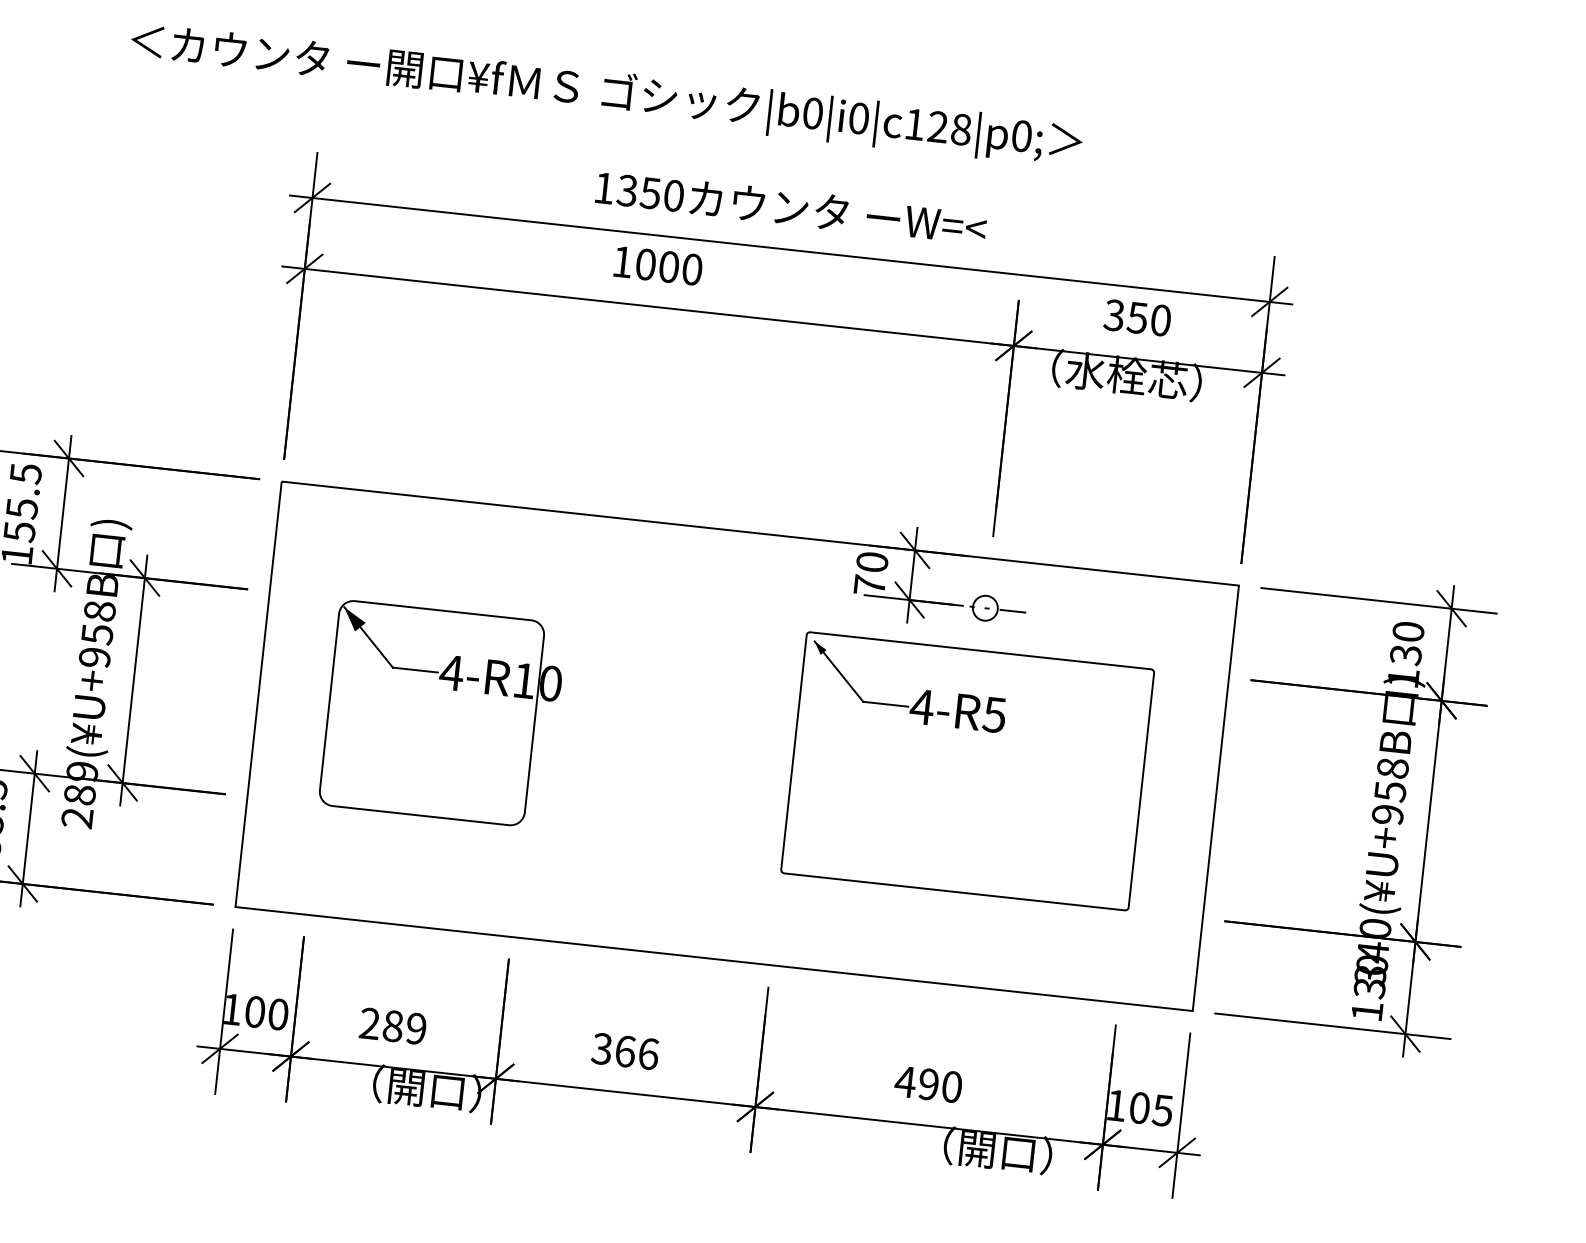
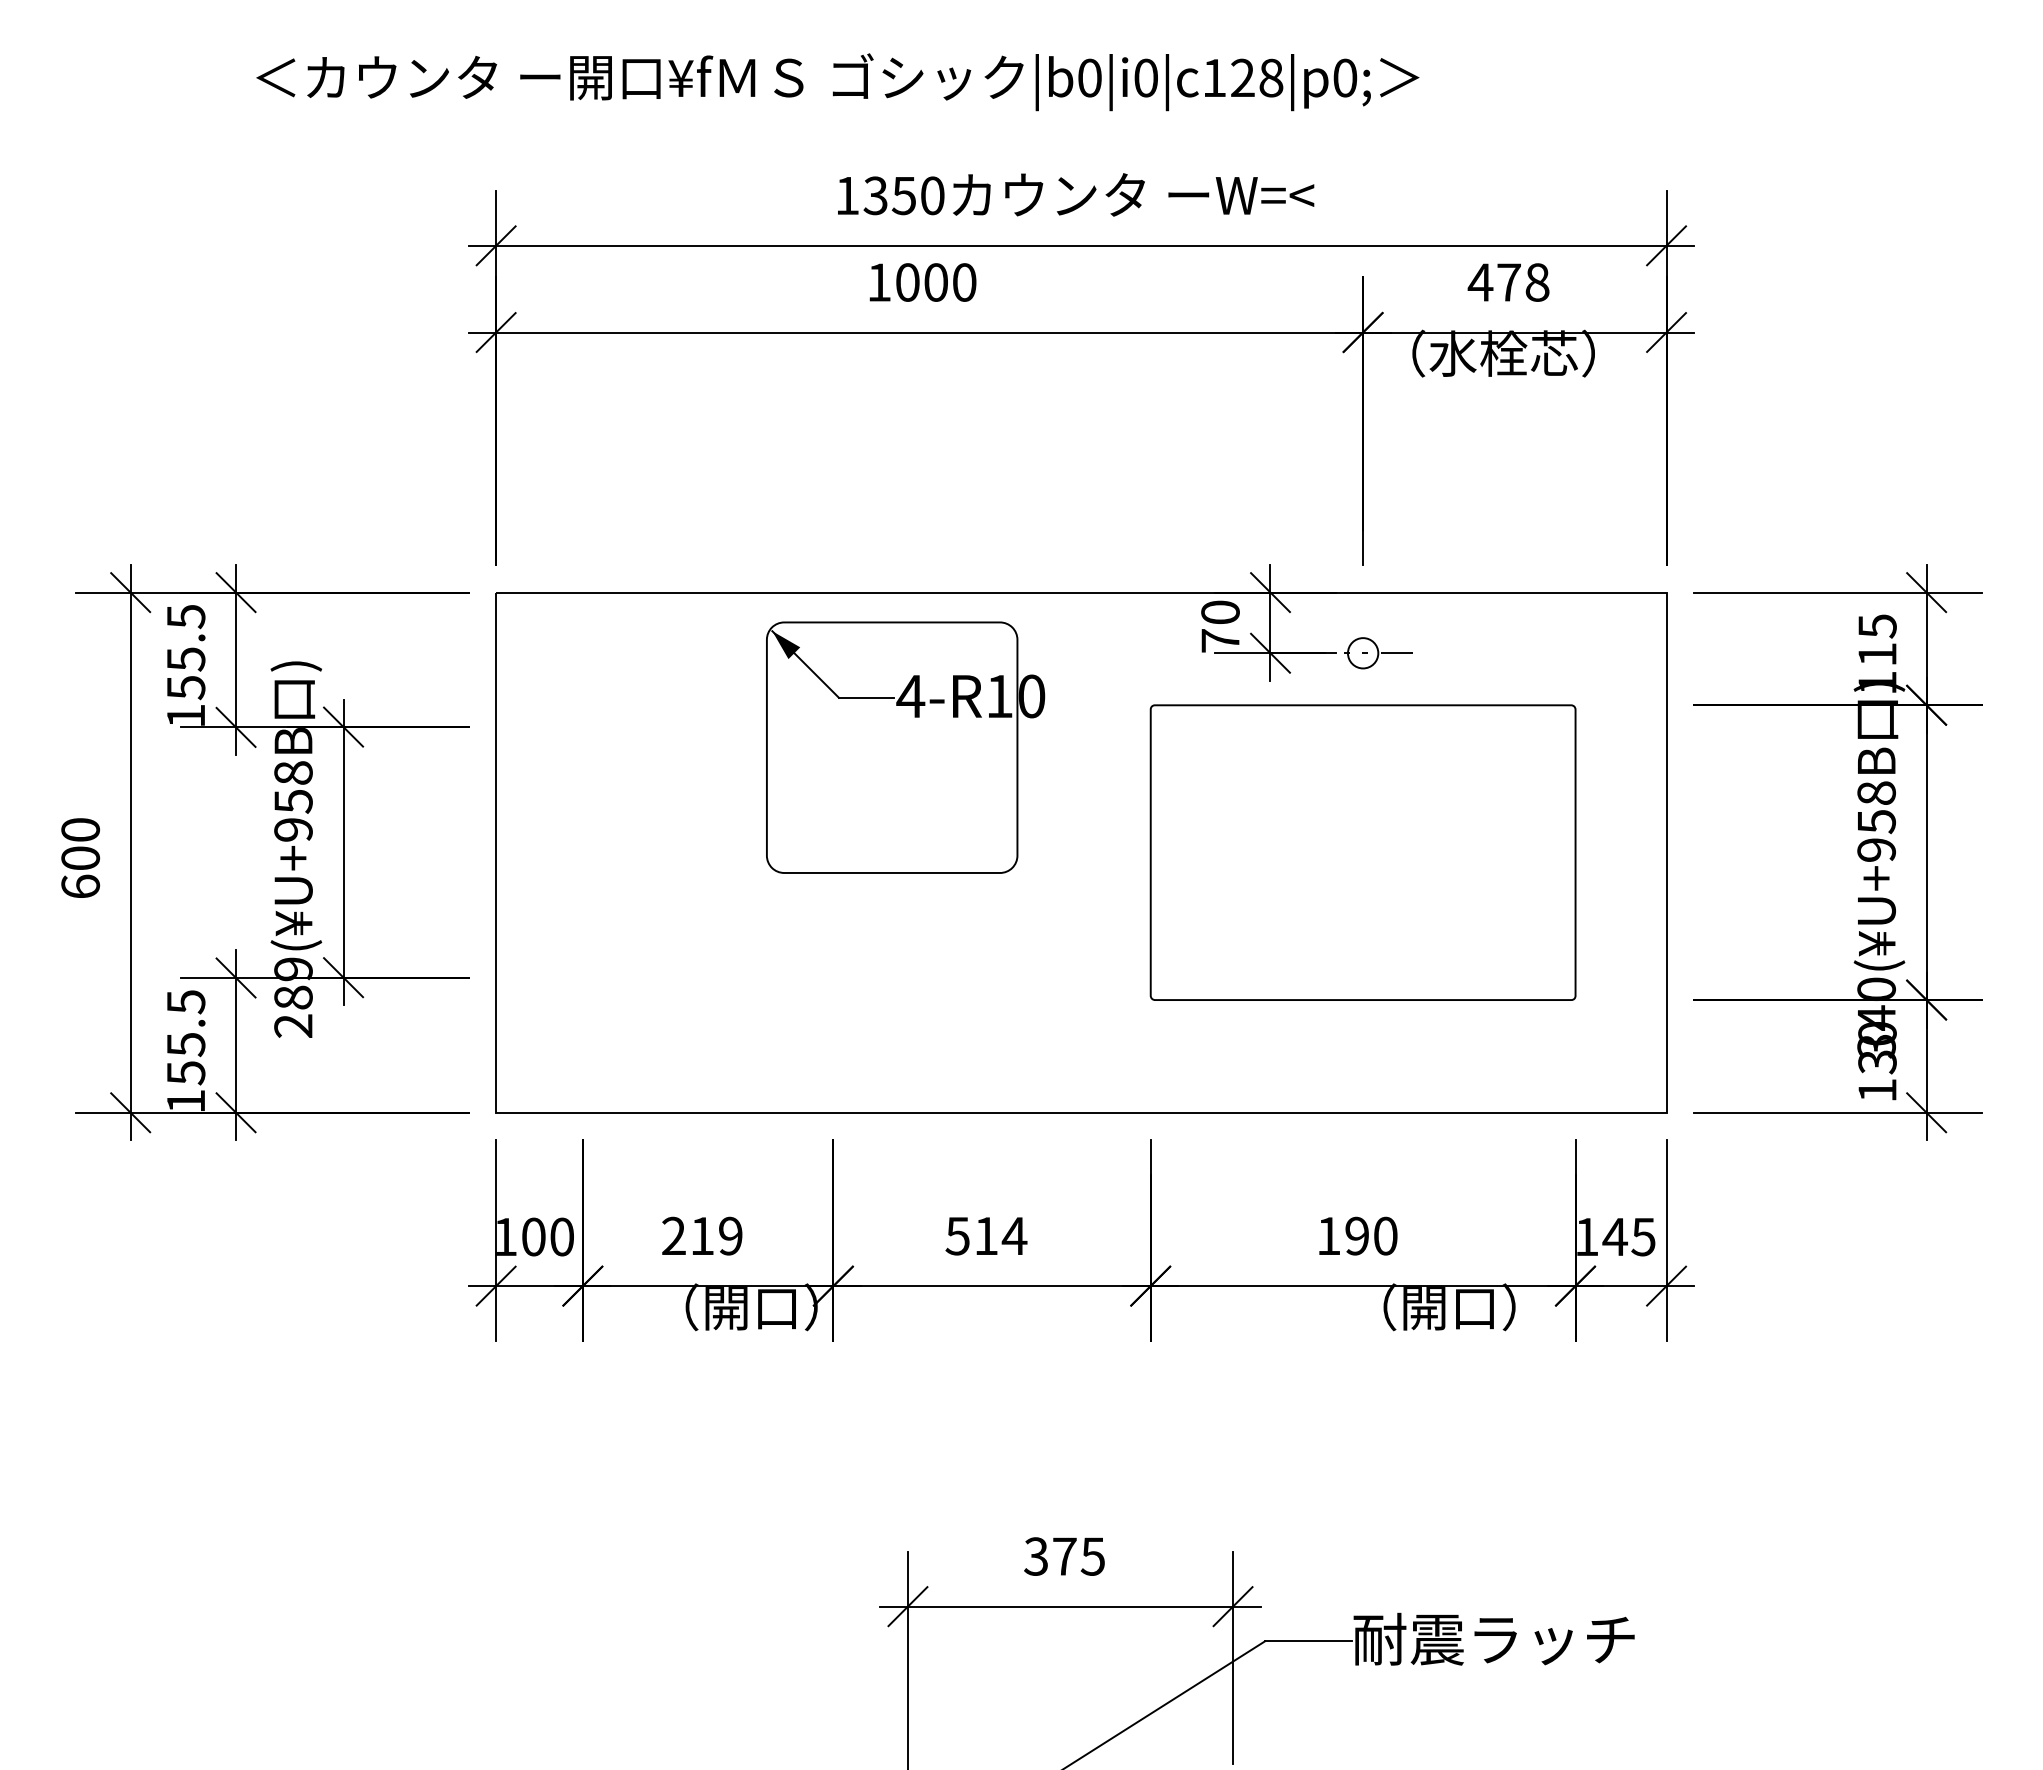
text: (1137, 317) -> (1508, 282), 350 -> 478
text: (1407, 643) -> (1877, 640), 130 -> 115
part: (919, 698) -> (1295, 770), removed
part: (442, 714) -> (905, 747), moved
text: (393, 1025) -> (702, 1235), 289 -> 219
text: (625, 1050) -> (986, 1235), 366 -> 514
text: (905, 1081) -> (1328, 1235), 490 -> 190
text: (1139, 1107) -> (1614, 1236), 105 -> 145

